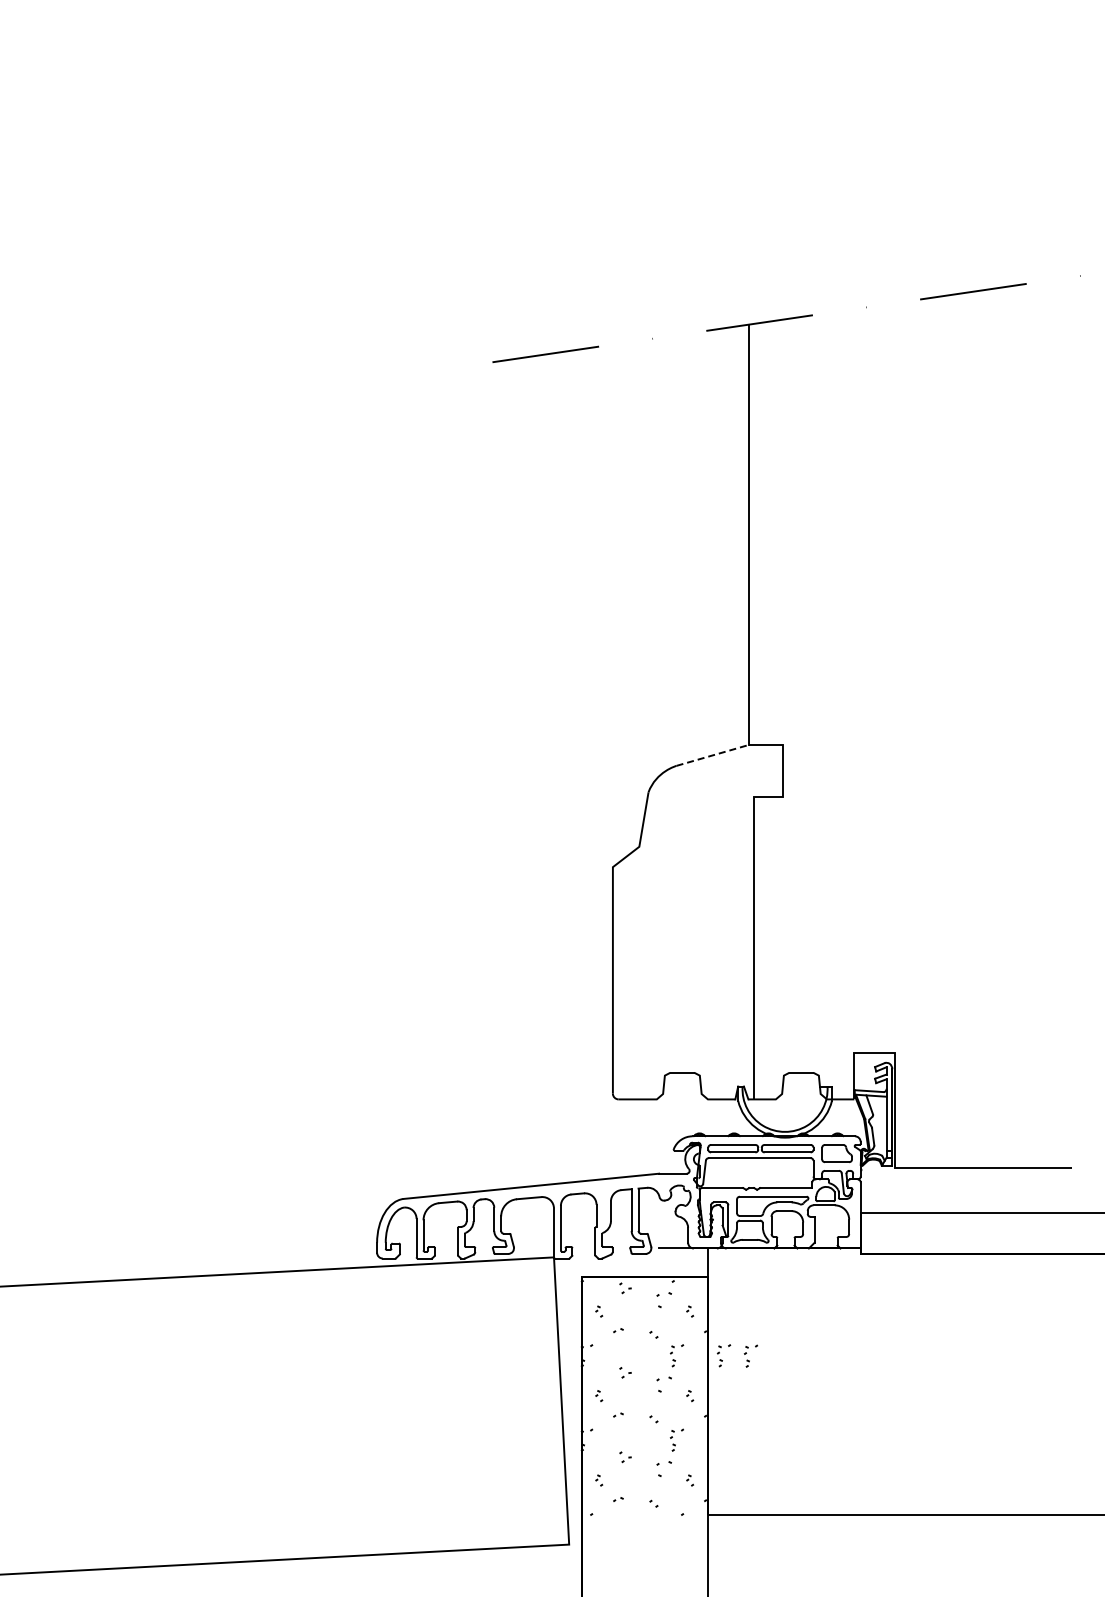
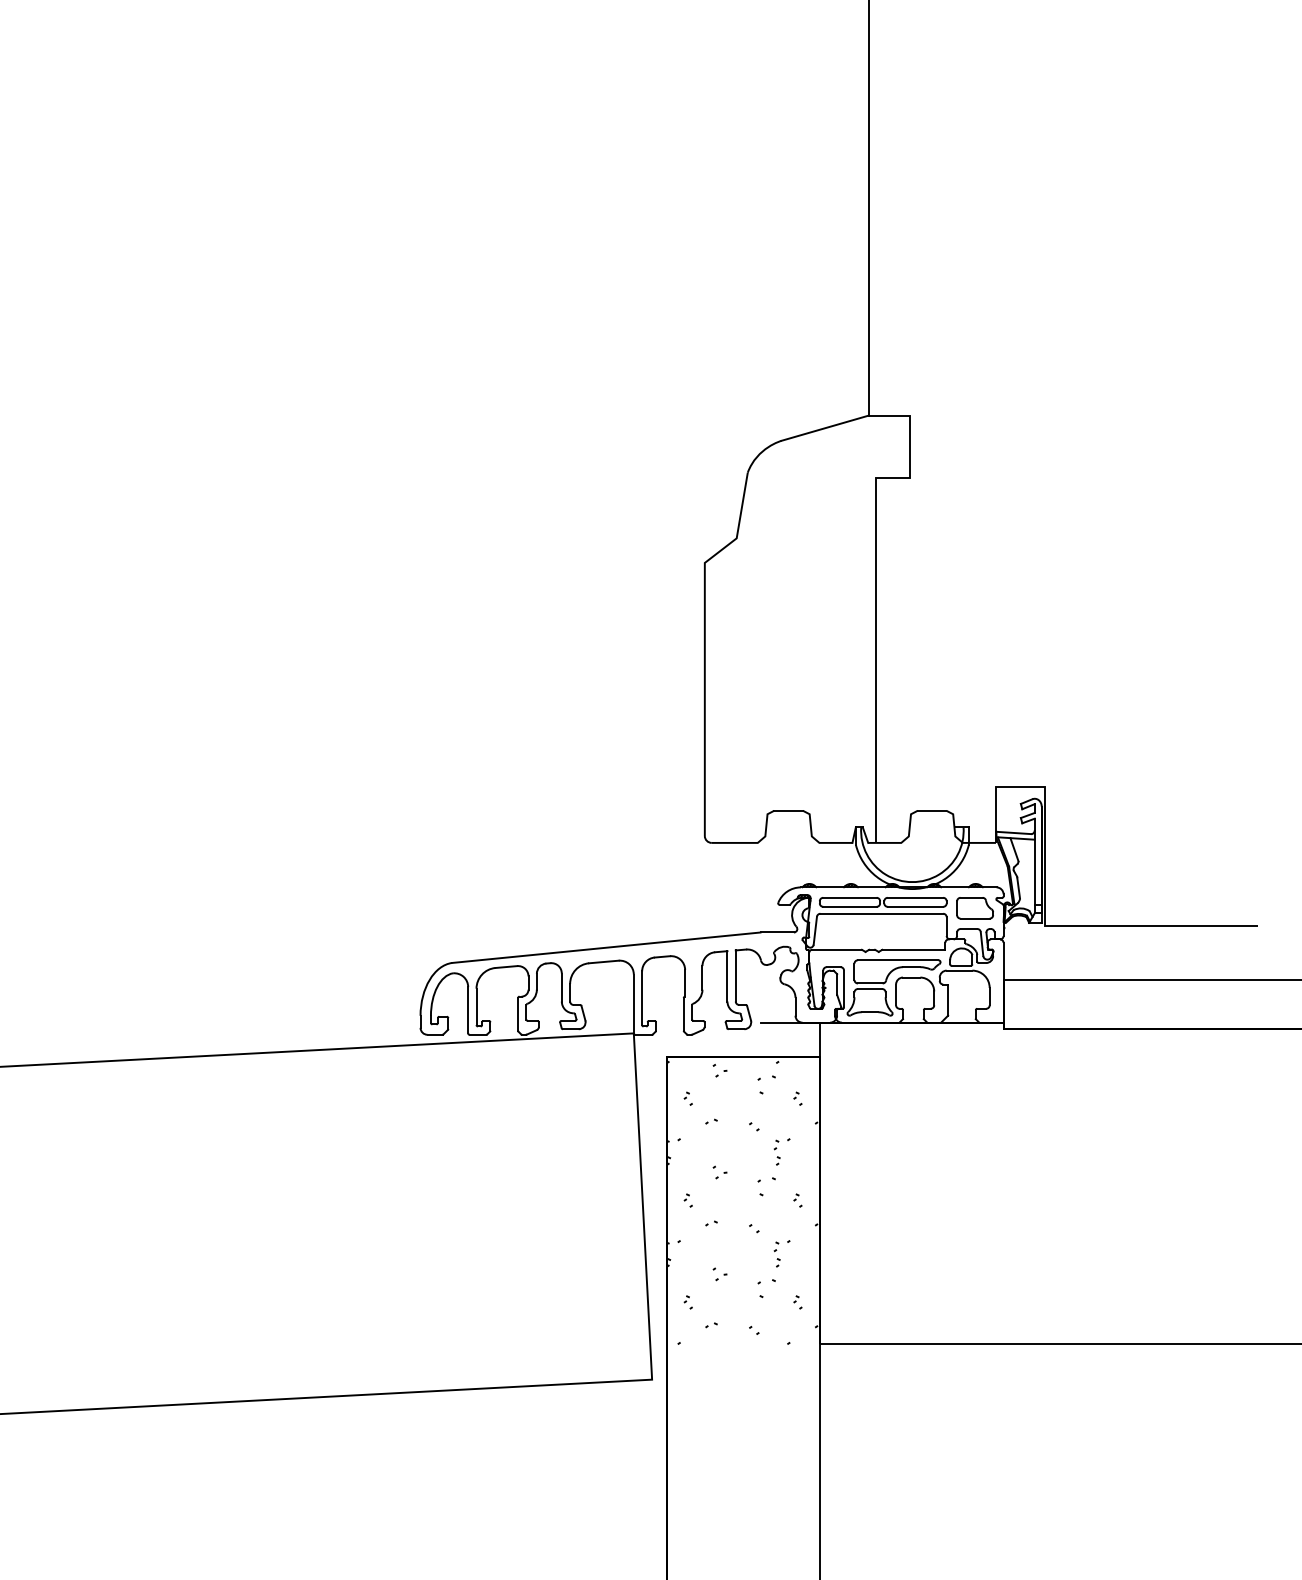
line: (712, 755) -> (824, 428), dashed -> solid
part: (723, 1355) -> (838, 1151), removed
part: (750, 1355) -> (870, 1151), removed

